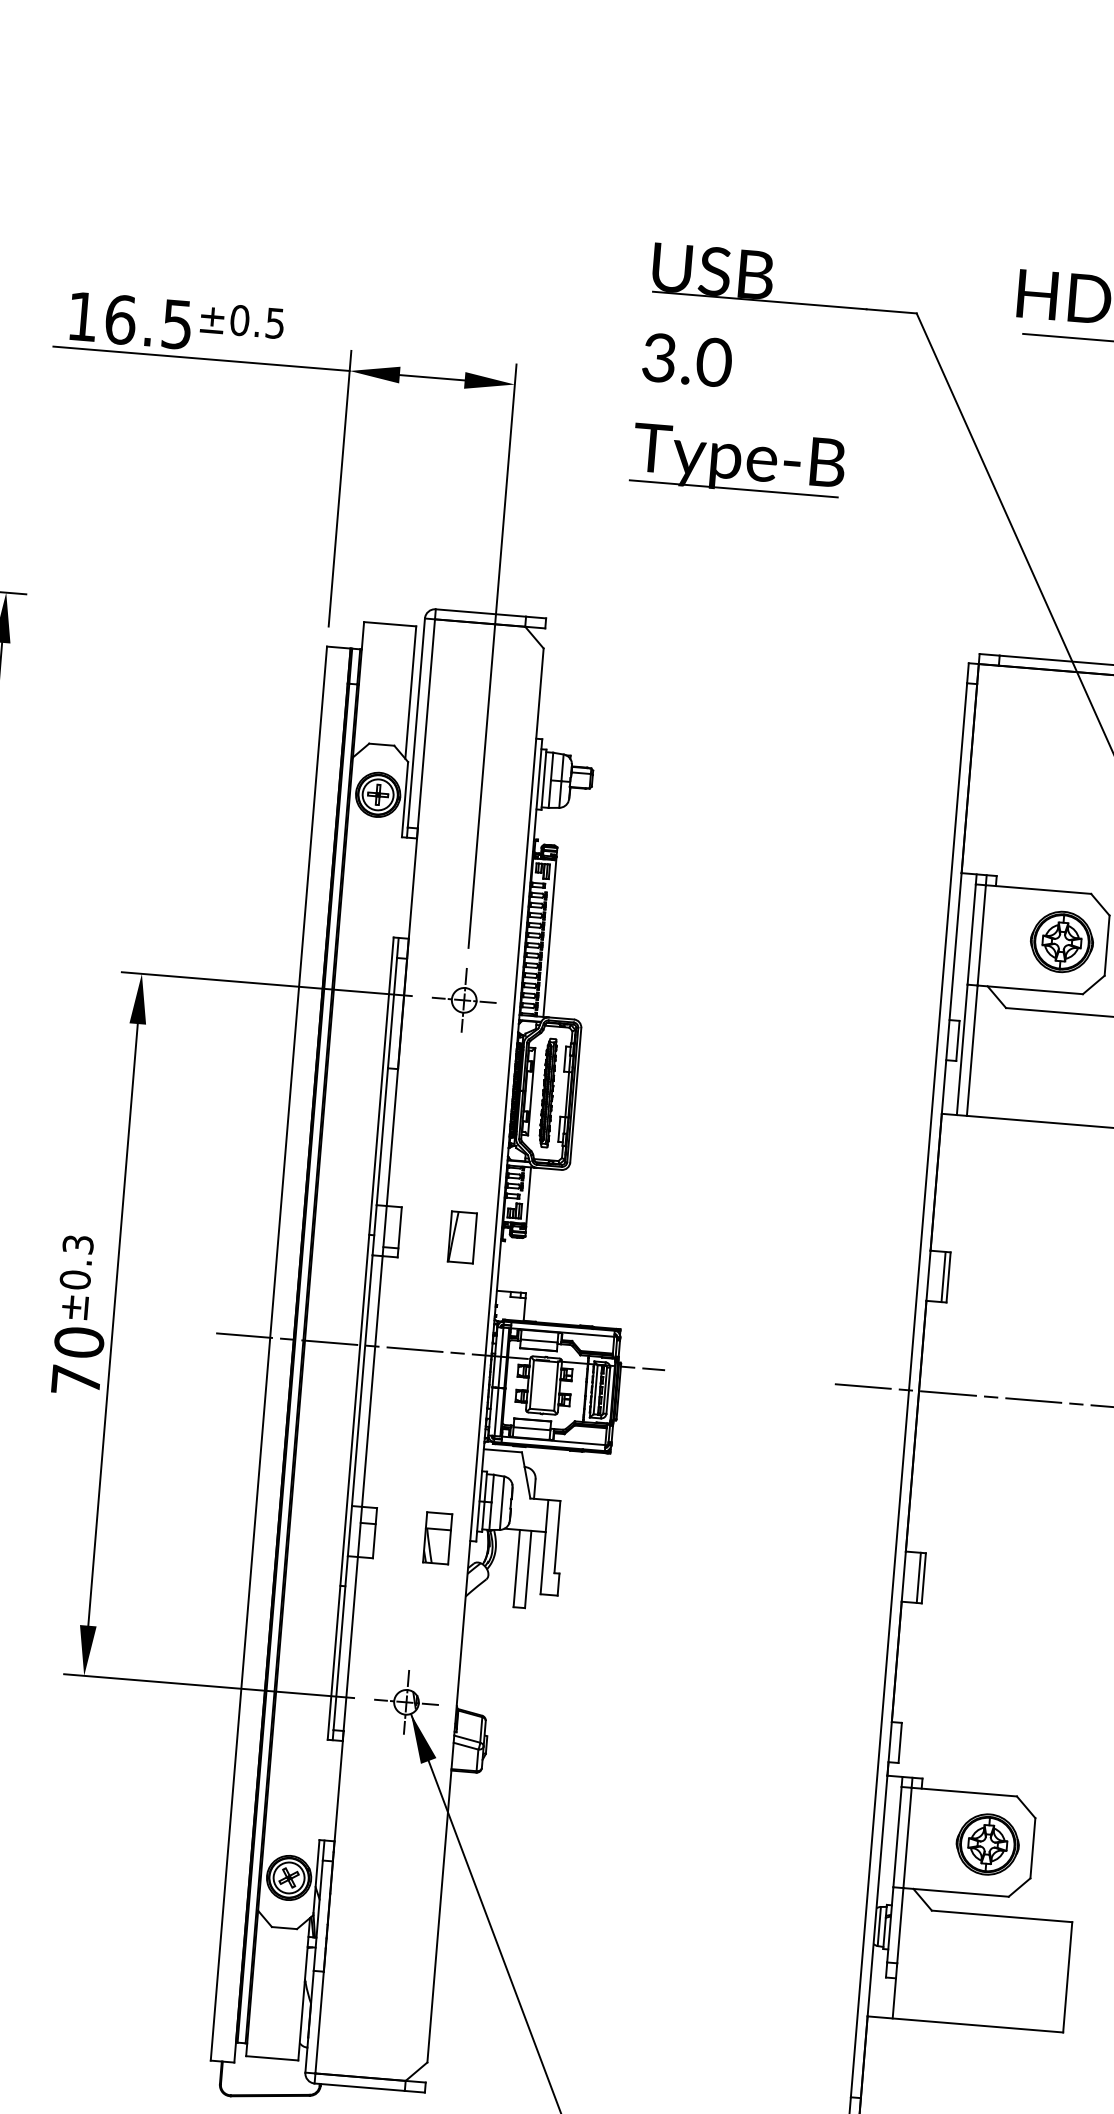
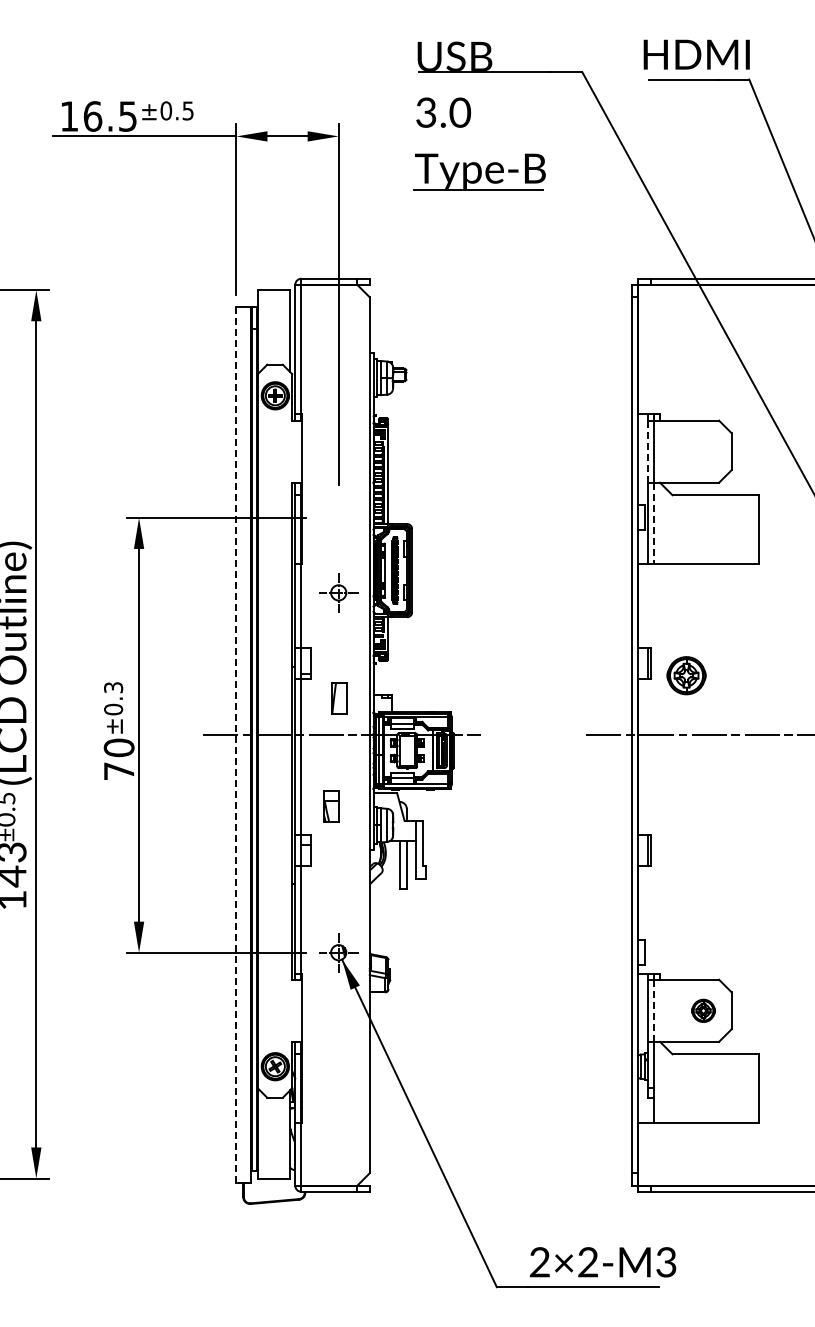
line: (971, 934) -> (647, 451), solid -> dashed
part: (1061, 941) -> (686, 675), moved
part: (463, 999) -> (338, 592), moved
line: (971, 1051) -> (653, 523), solid -> dashed
part: (462, 1236) -> (339, 698), moved
line: (268, 1354) -> (236, 745), solid -> dashed
part: (437, 1538) -> (331, 806), moved
line: (906, 1839) -> (653, 1011), solid -> dashed
part: (987, 1844) -> (703, 1010), size x0.6

